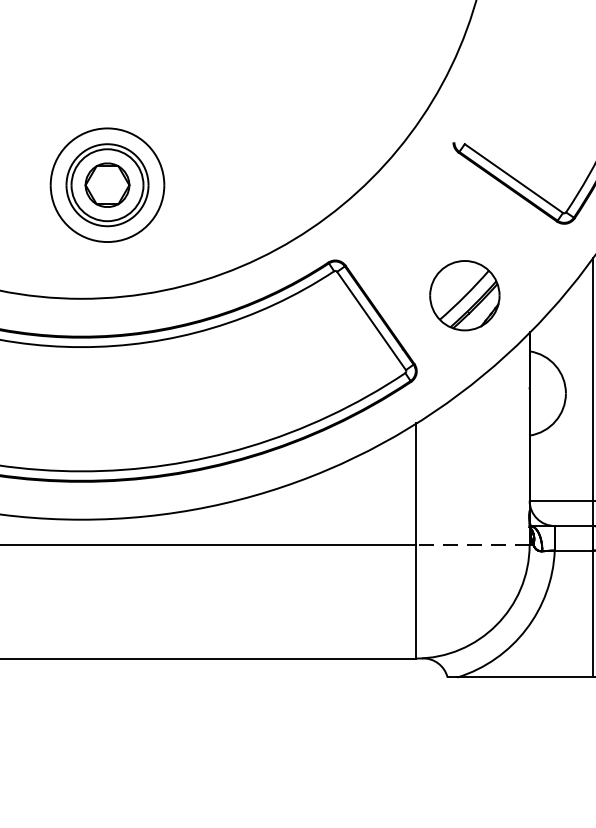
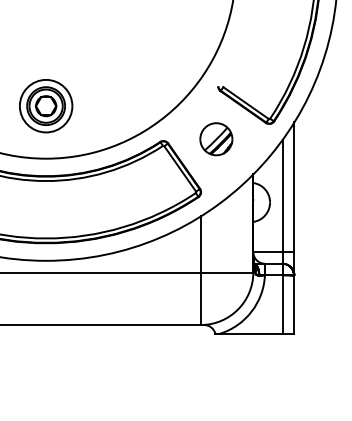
part: (108, 185) -> (46, 106), moved
part: (465, 296) -> (216, 139), moved
line: (471, 544) -> (226, 272), dashed -> solid

